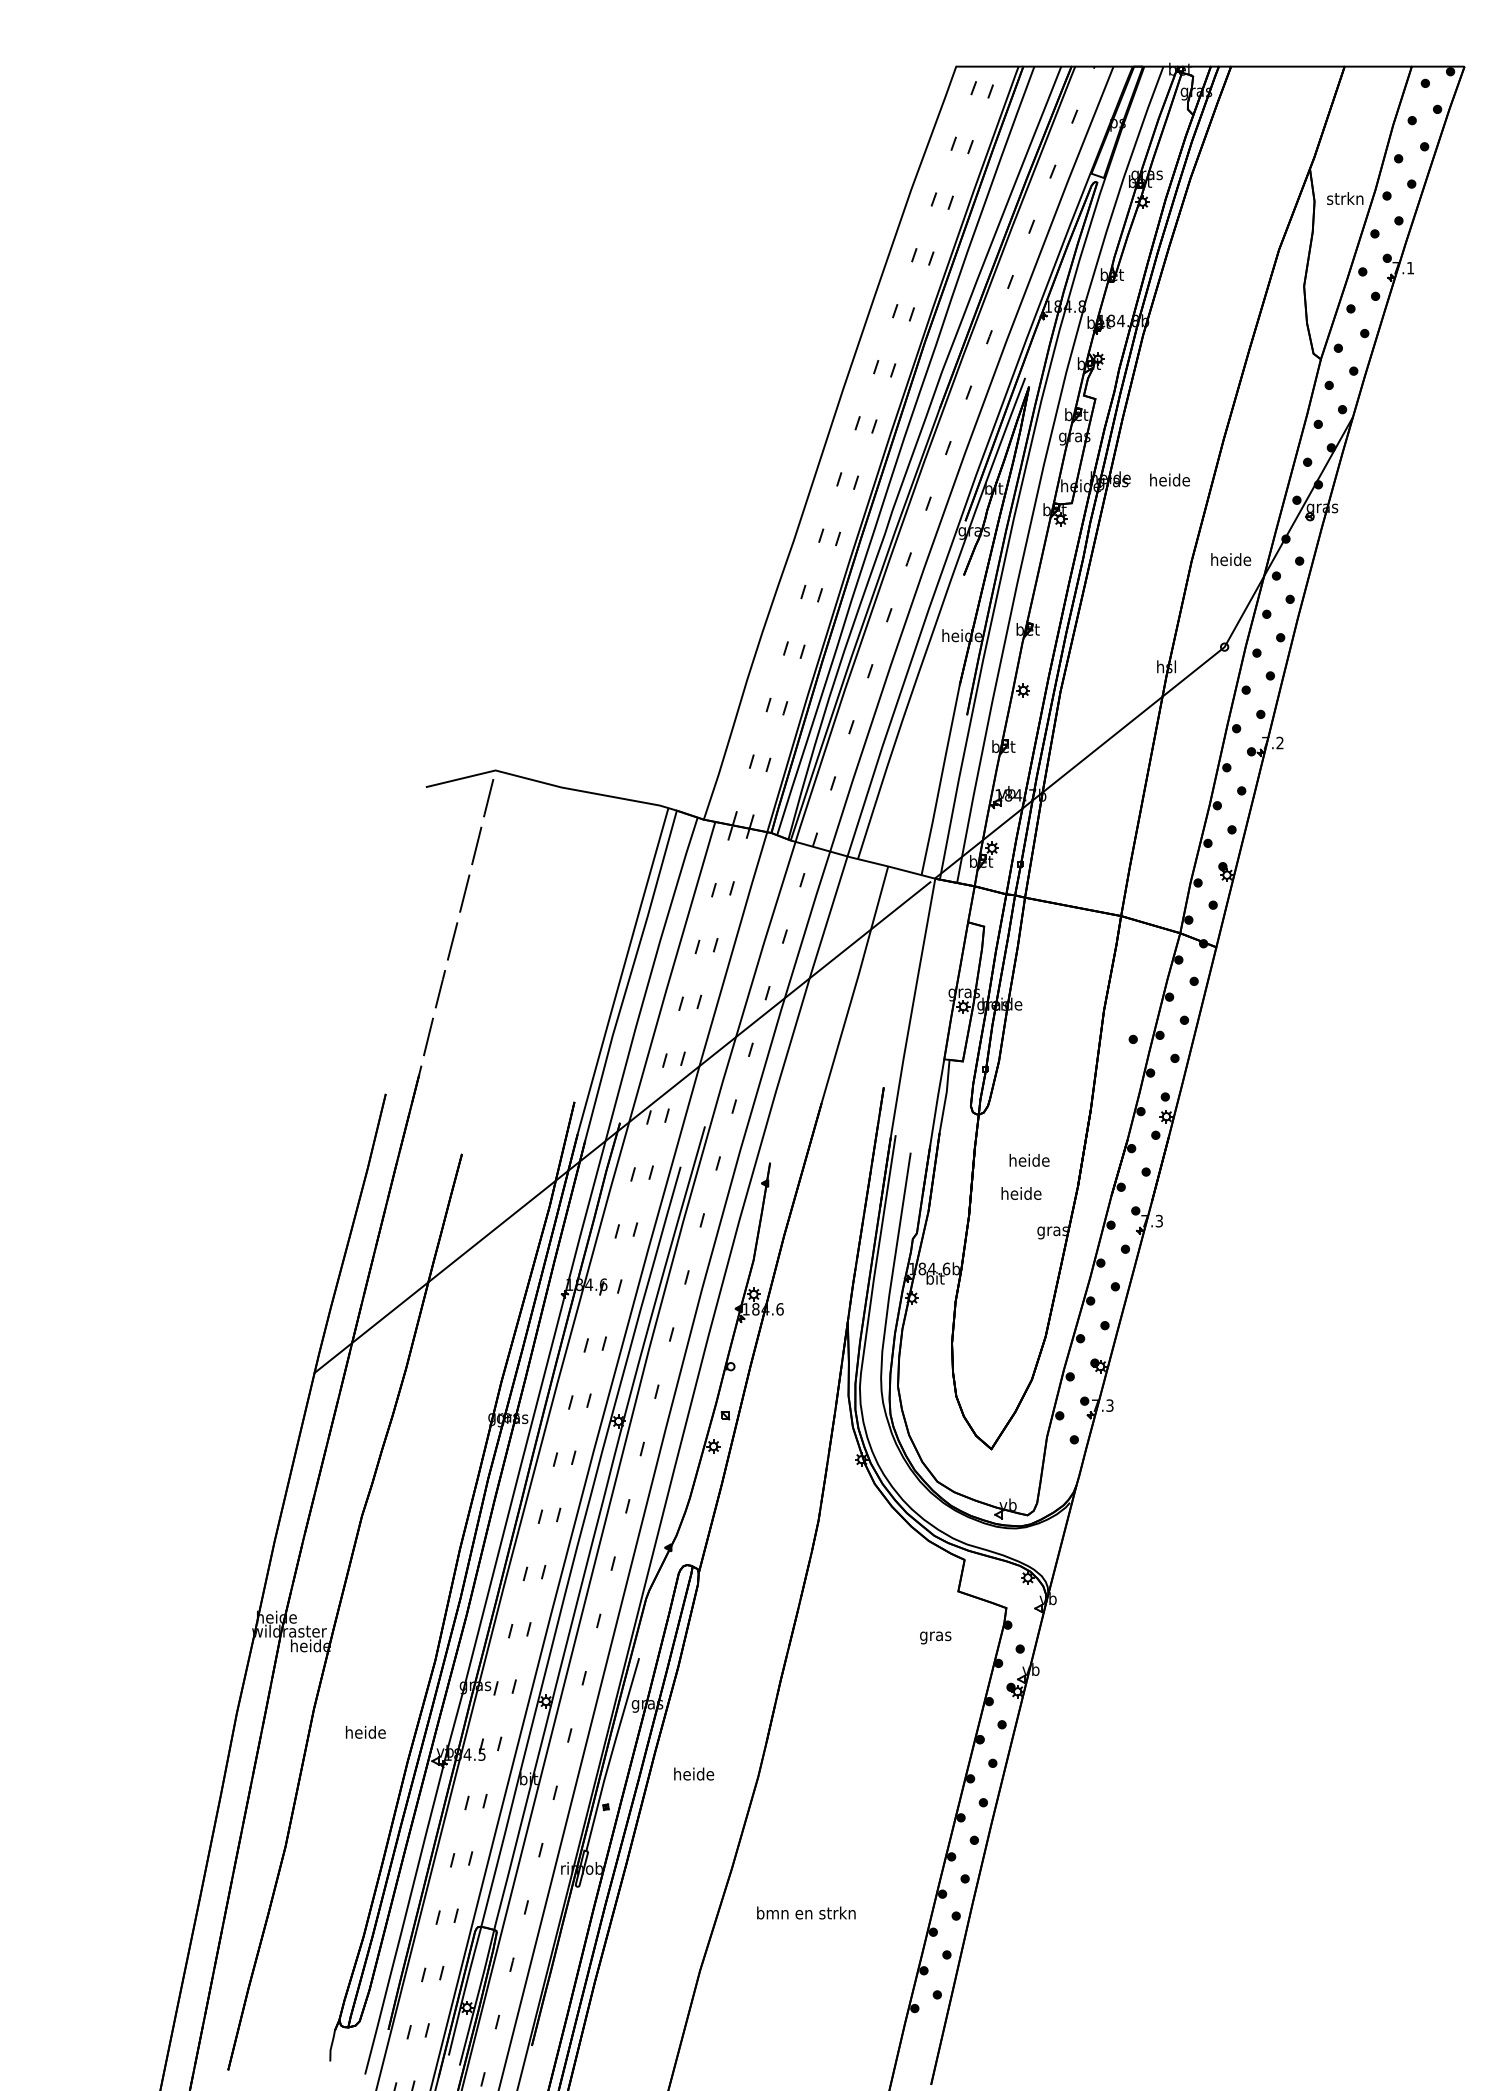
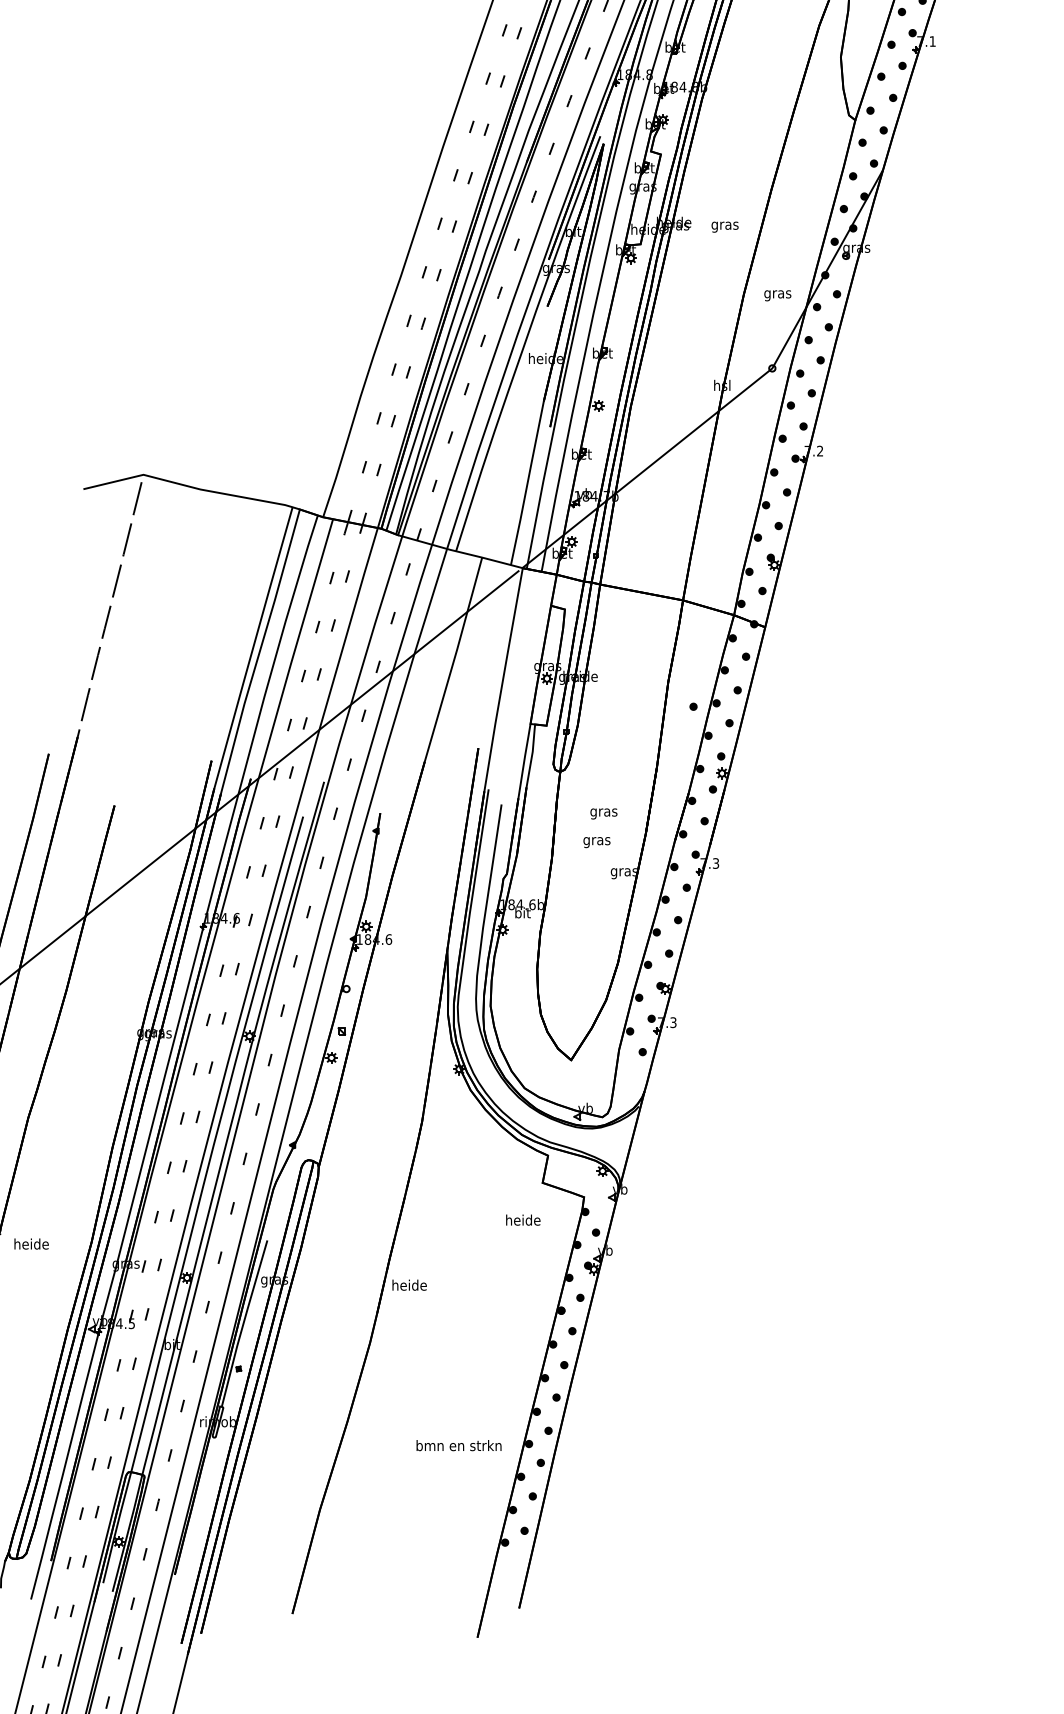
text: (1170, 481) -> (725, 225), heide -> gras
text: (1231, 561) -> (778, 294), heide -> gras
text: (1029, 1161) -> (604, 812), heide -> gras
text: (1021, 1195) -> (597, 841), heide -> gras
text: (935, 1636) -> (522, 1221), gras -> heide
text: (365, 1731) -> (31, 1243), moved
text: (694, 1773) -> (409, 1284), moved
text: (806, 1912) -> (459, 1445), moved

